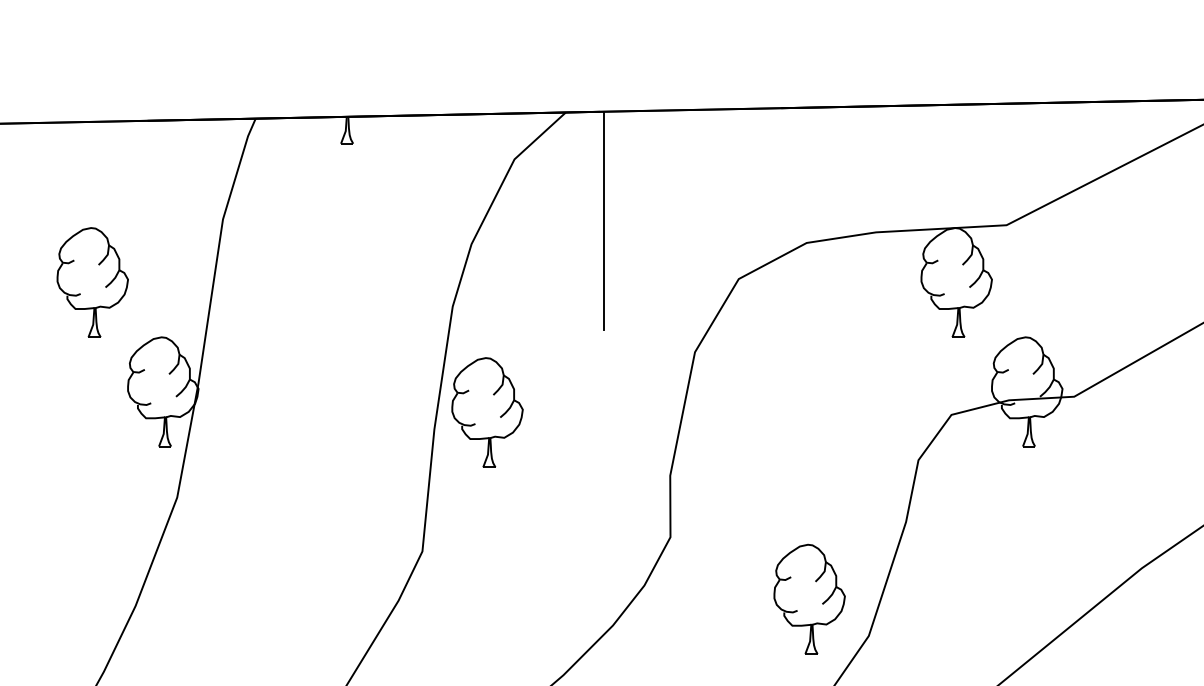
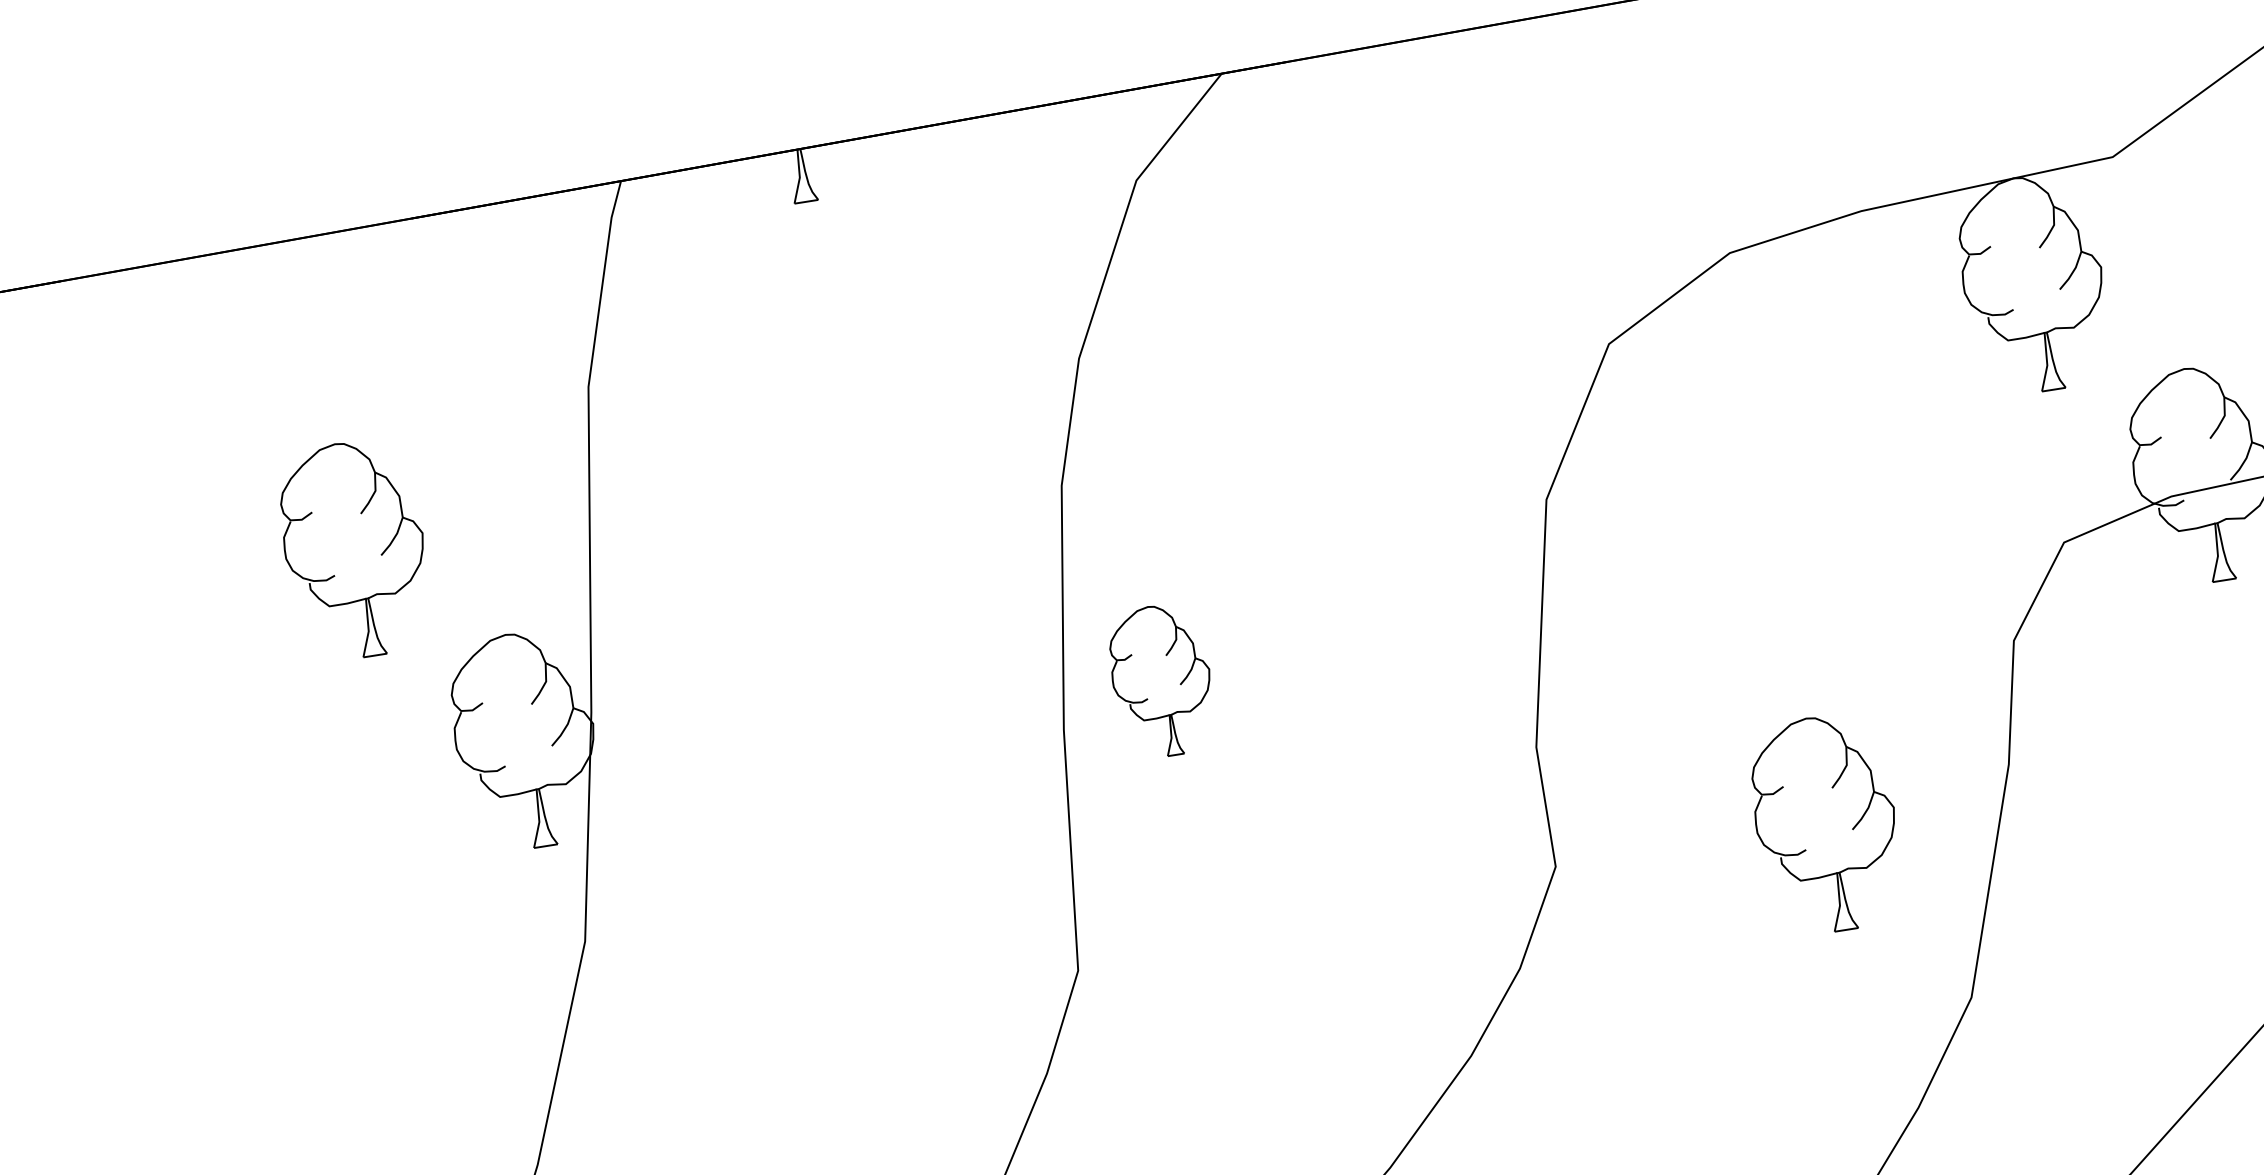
line: (603, 220) -> (1328, 271), removed
part: (487, 412) -> (1161, 680), size x0.7
part: (809, 598) -> (1825, 822), moved

